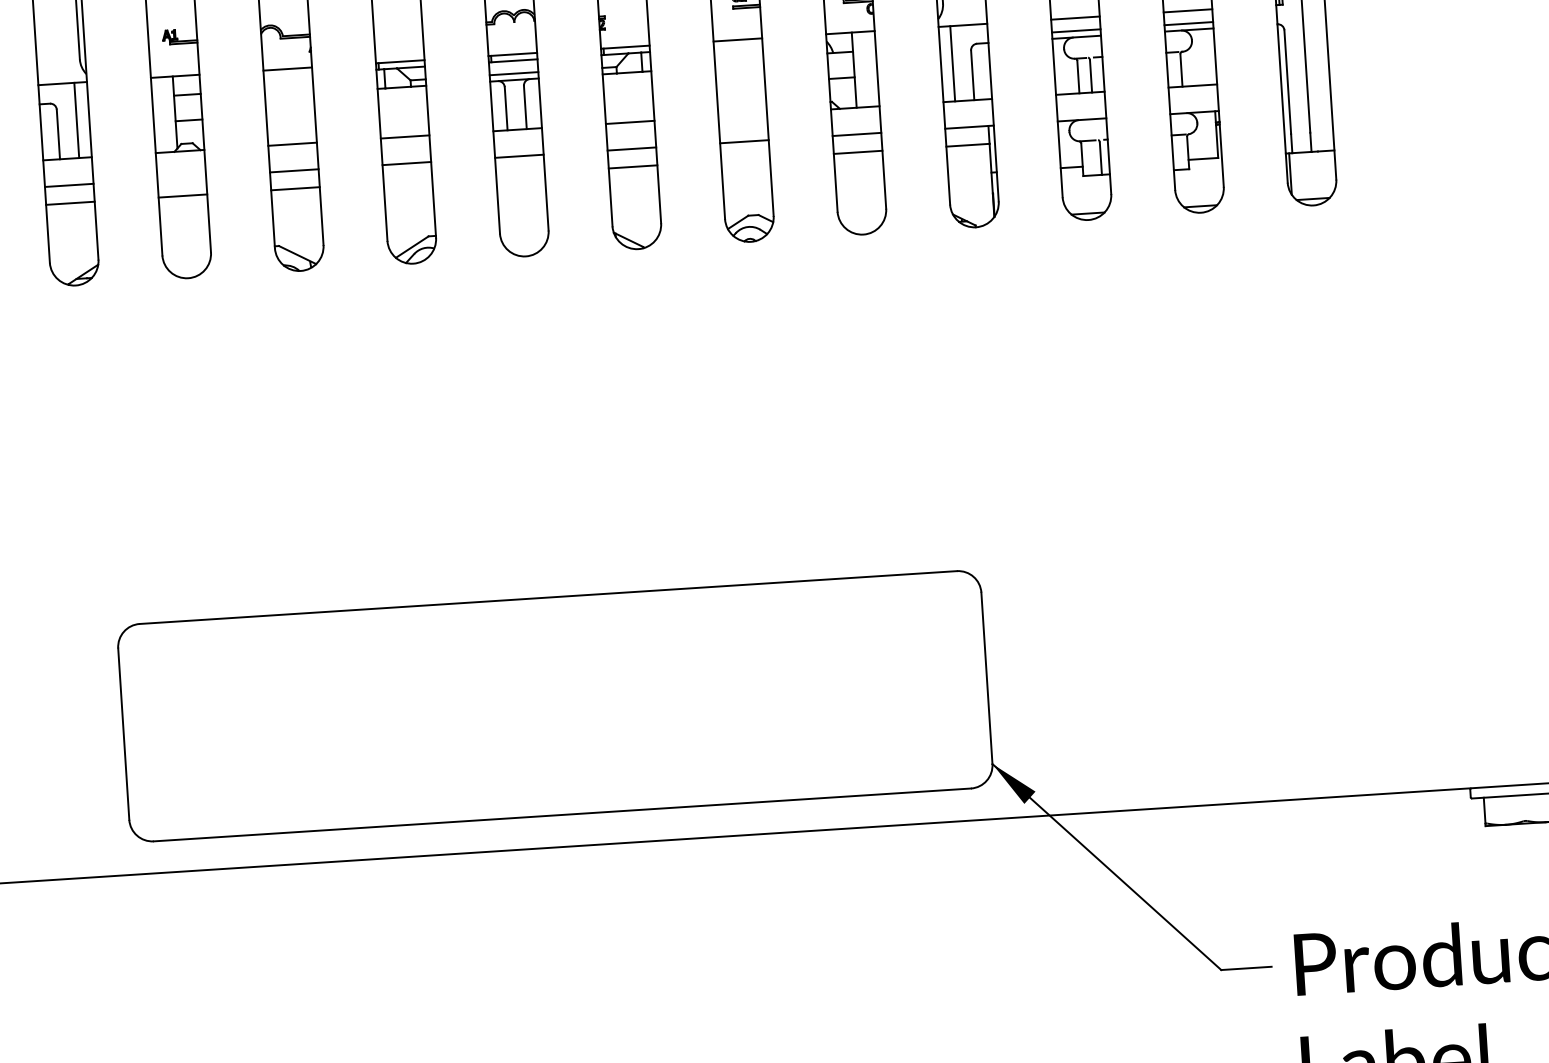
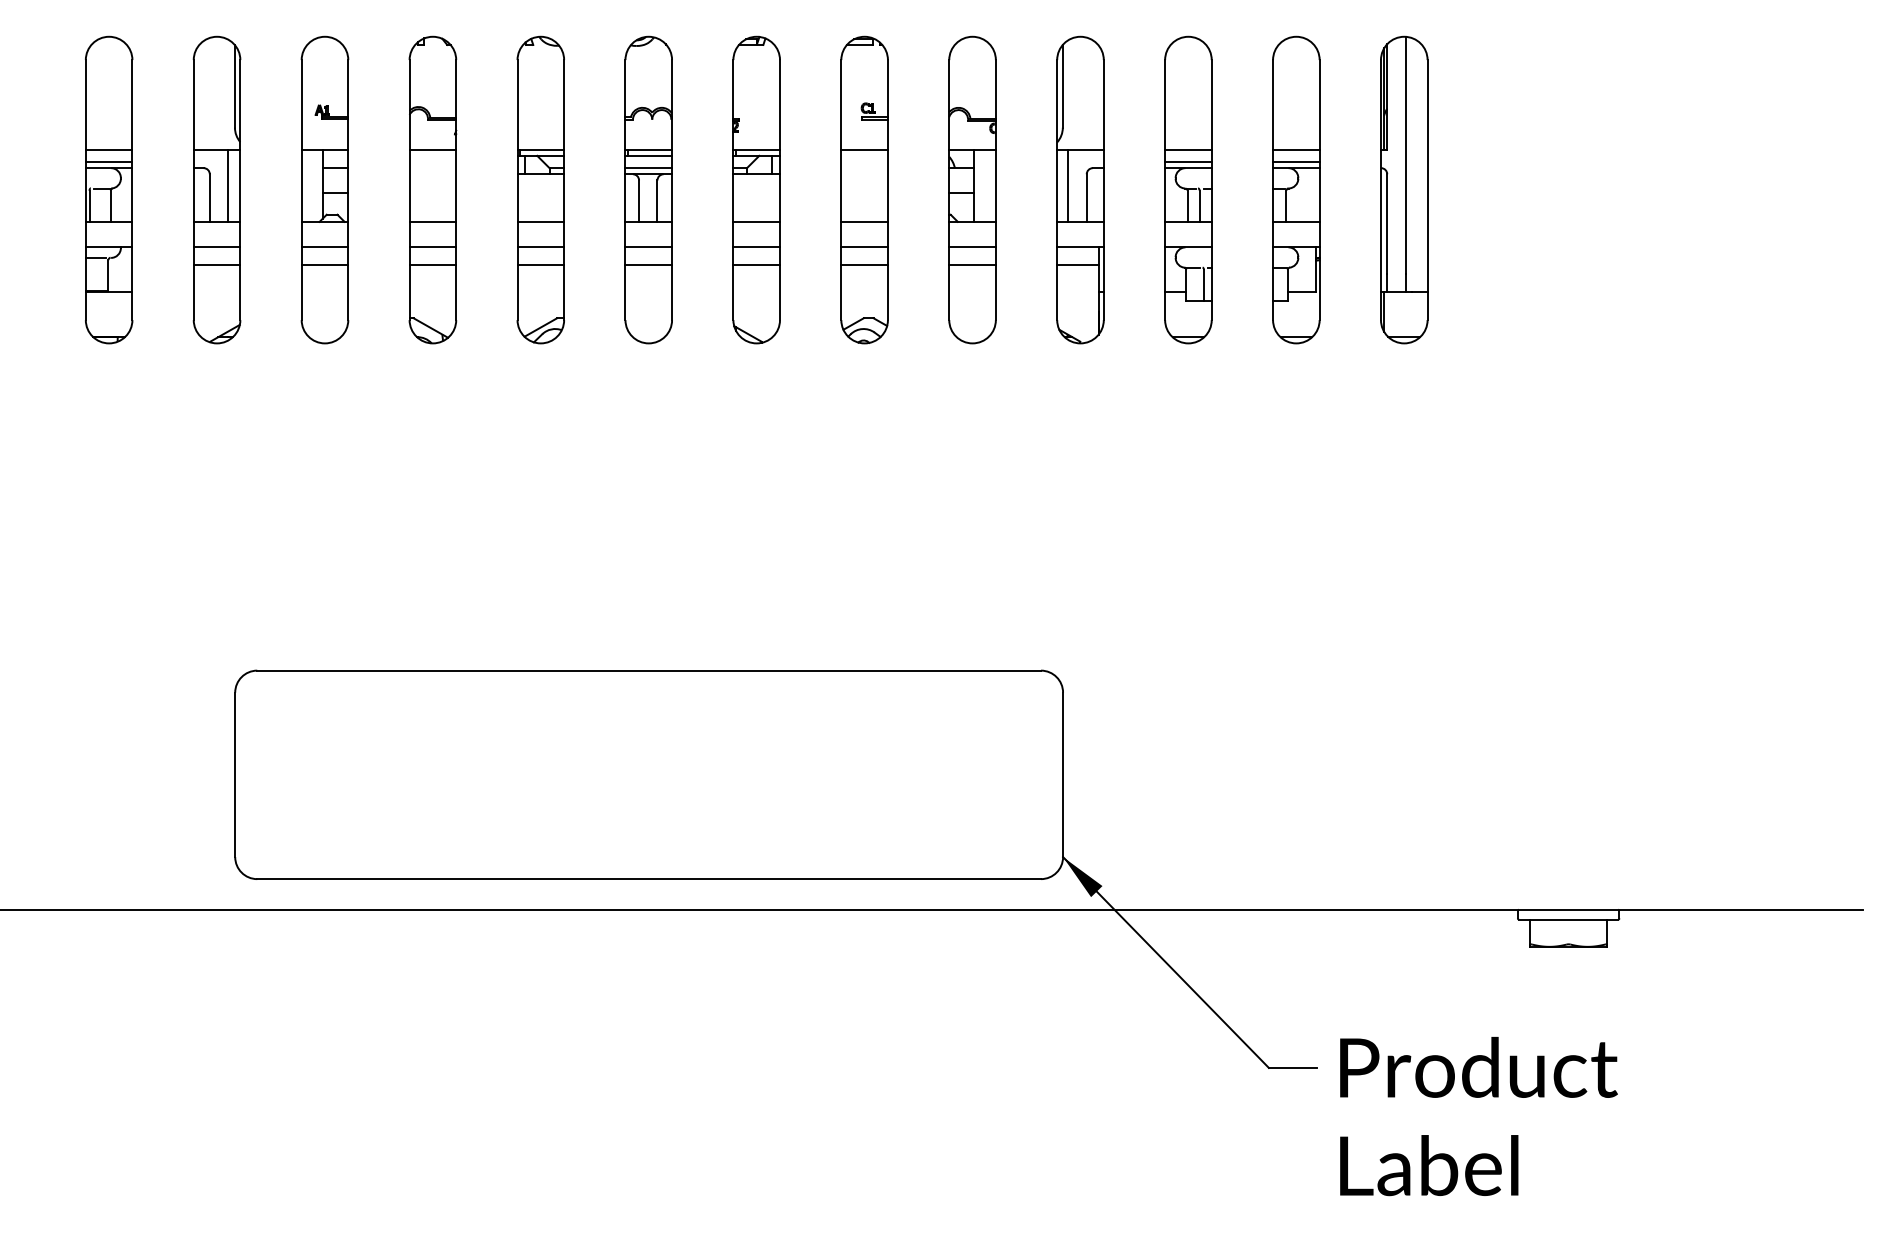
line: (742, 114) -> (864, 221), added
line: (745, 159) -> (864, 264), added
line: (520, 174) -> (648, 264), added
line: (181, 178) -> (324, 247), added
line: (407, 181) -> (540, 264), added

